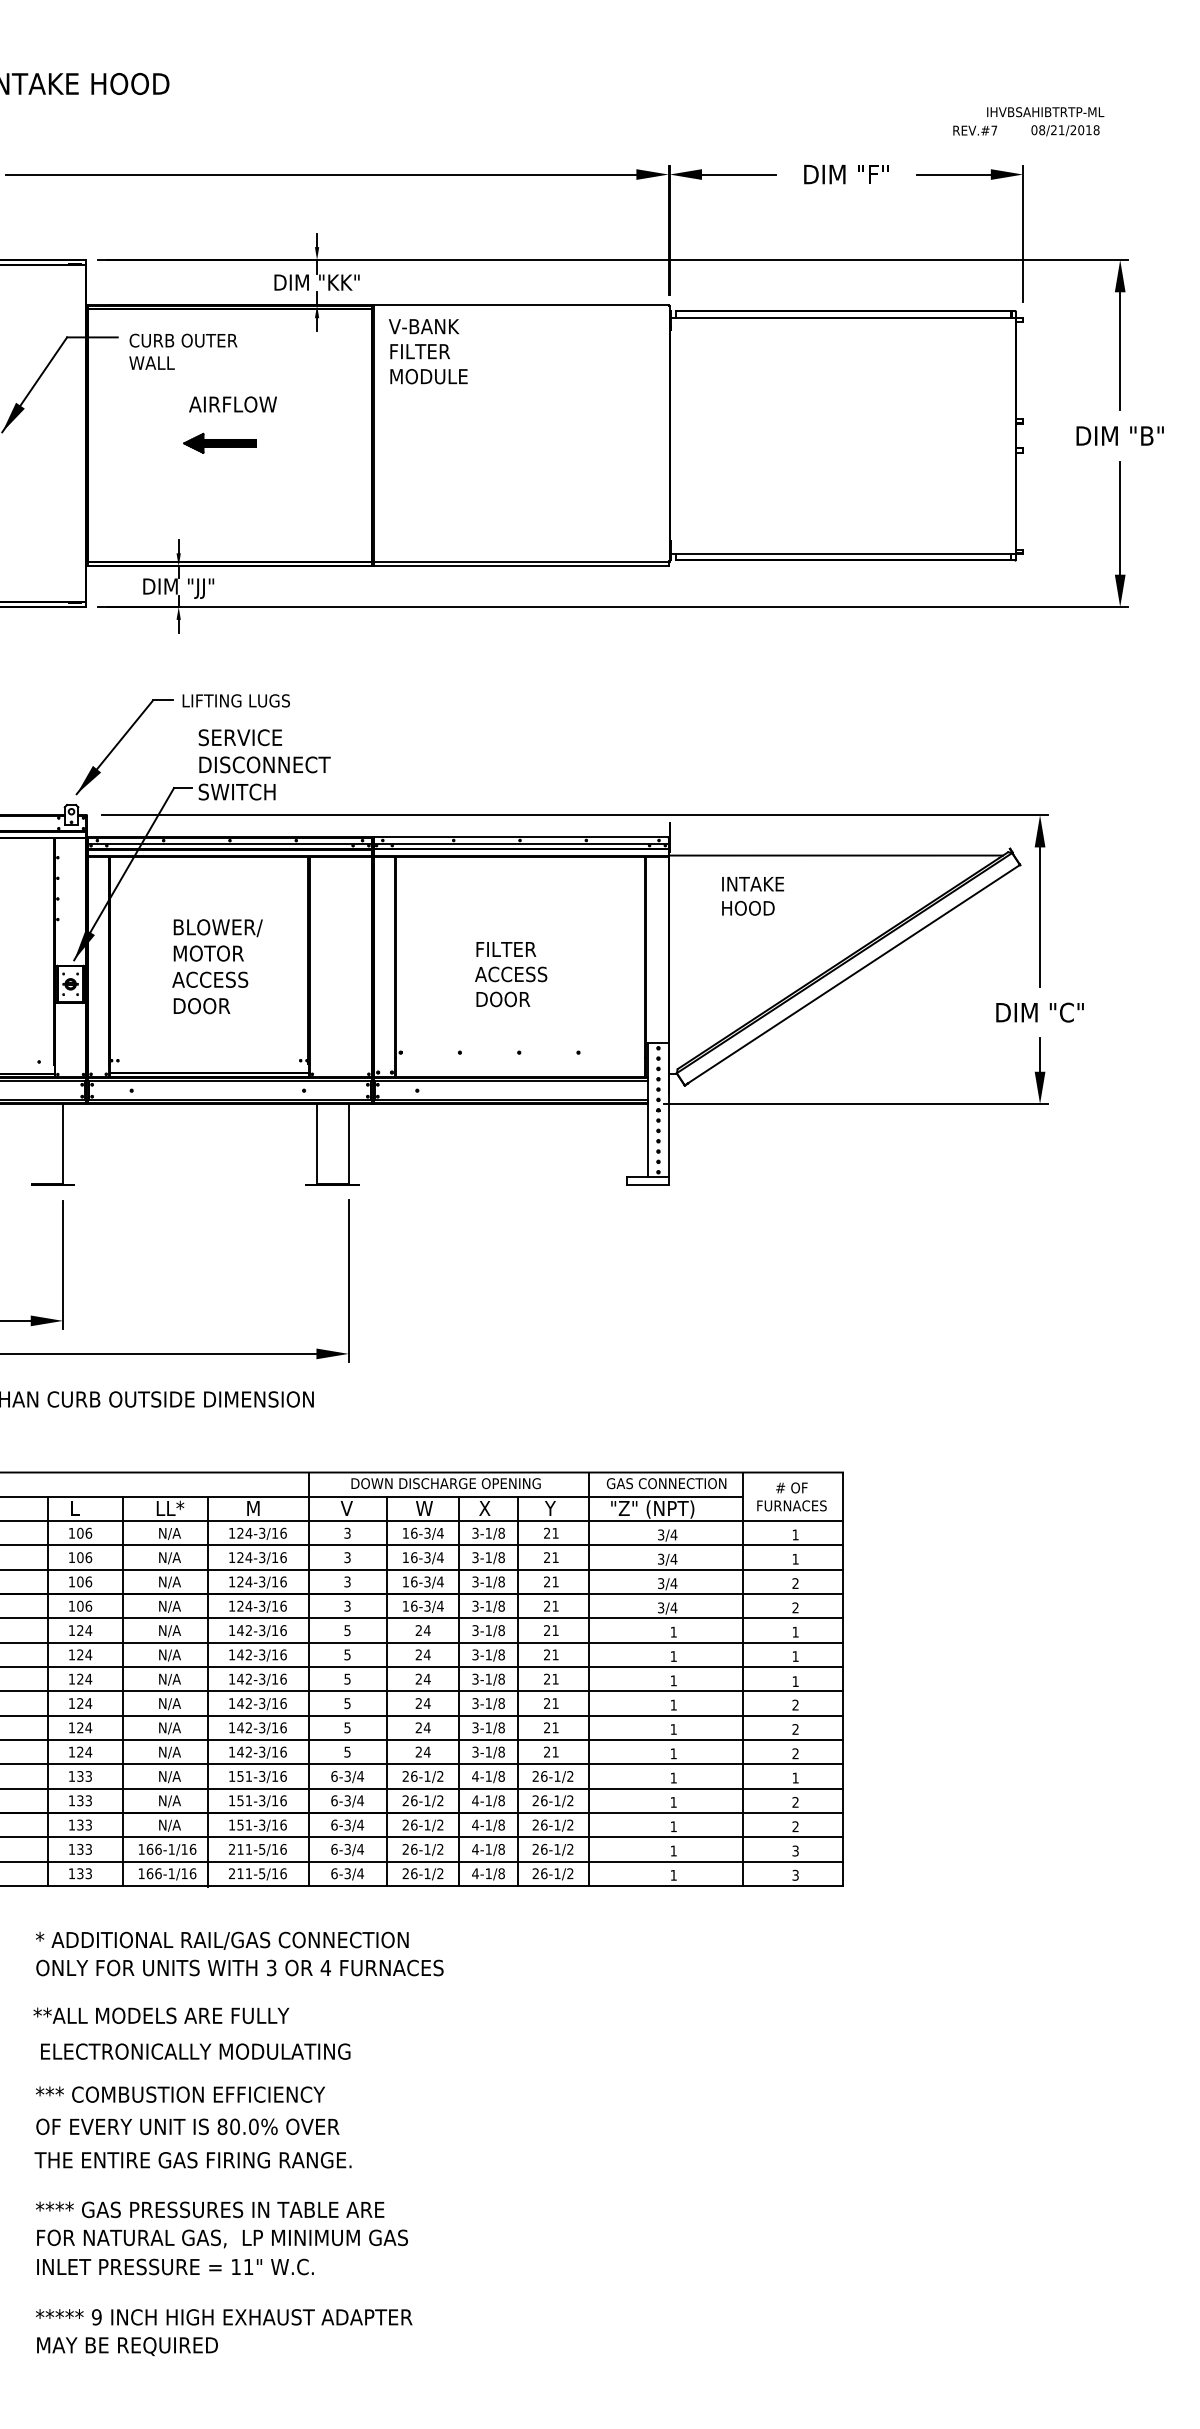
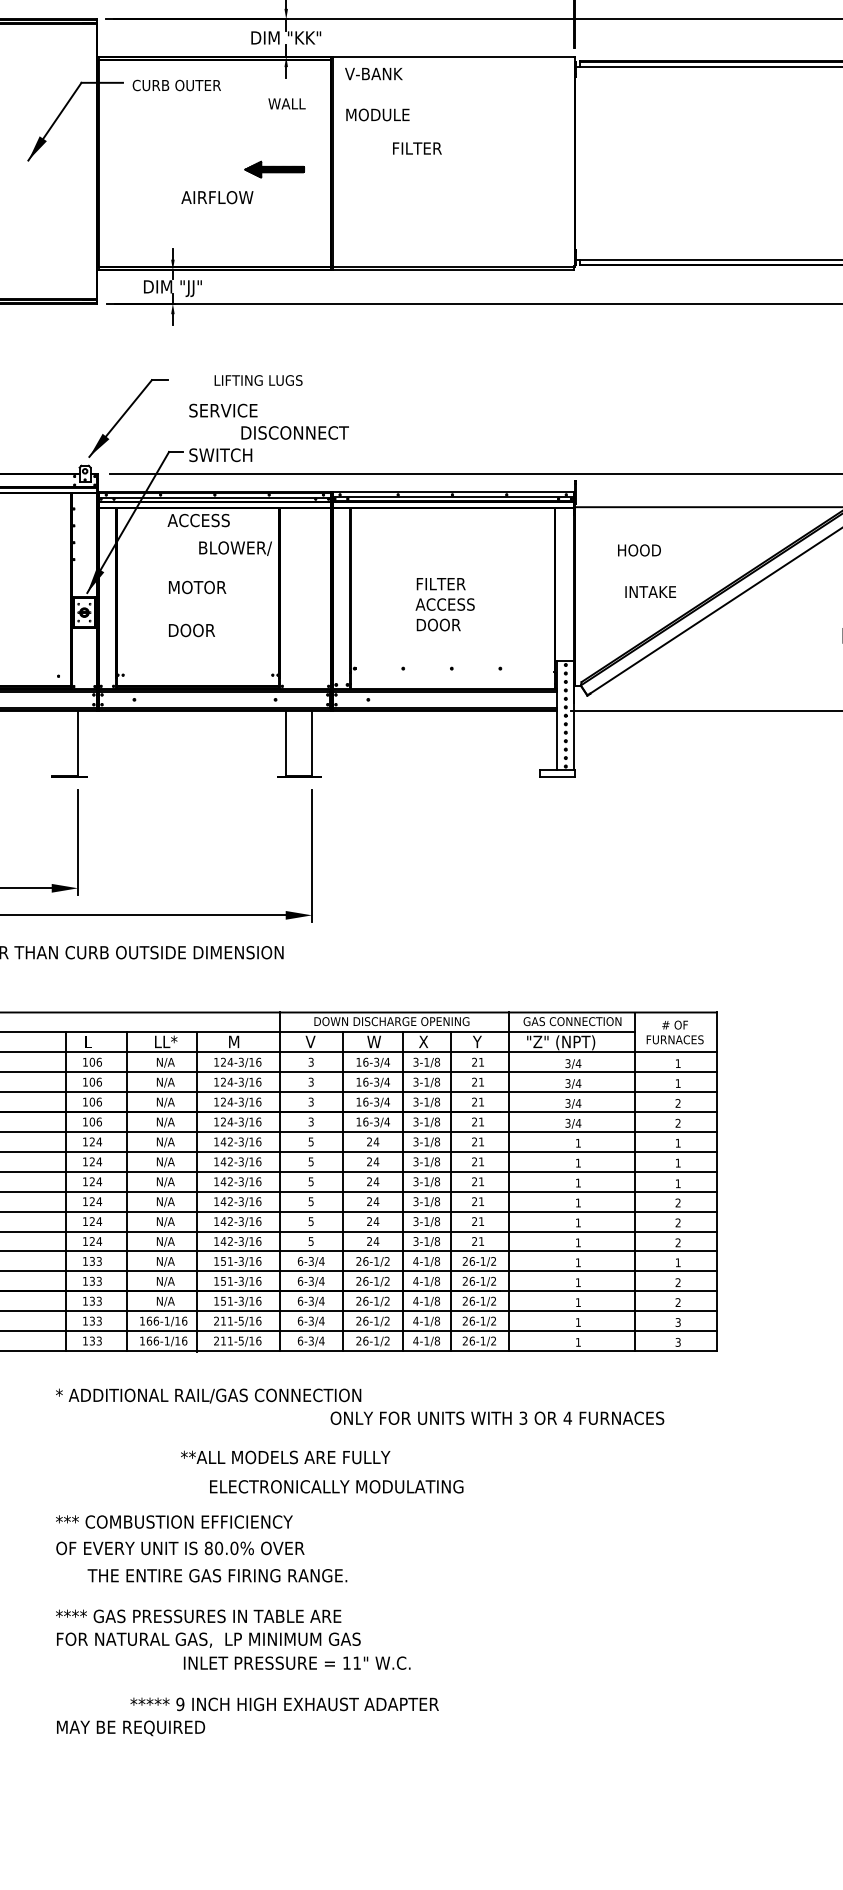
text: (419, 351) -> (416, 148), moved
text: (151, 362) -> (286, 103), moved
text: (232, 404) -> (216, 197), moved
part: (219, 442) -> (274, 168), moved
text: (235, 700) -> (257, 380), moved
text: (264, 764) -> (294, 432), moved
text: (753, 884) -> (651, 592), moved
text: (217, 928) -> (234, 548), moved
text: (210, 979) -> (198, 520), moved
text: (239, 1967) -> (497, 1417), moved
text: (161, 2015) -> (285, 1457), moved
text: (195, 2051) -> (336, 1486), moved
text: (192, 2160) -> (216, 1575), moved
text: (175, 2266) -> (297, 1662), moved
text: (224, 2317) -> (284, 1704), moved

